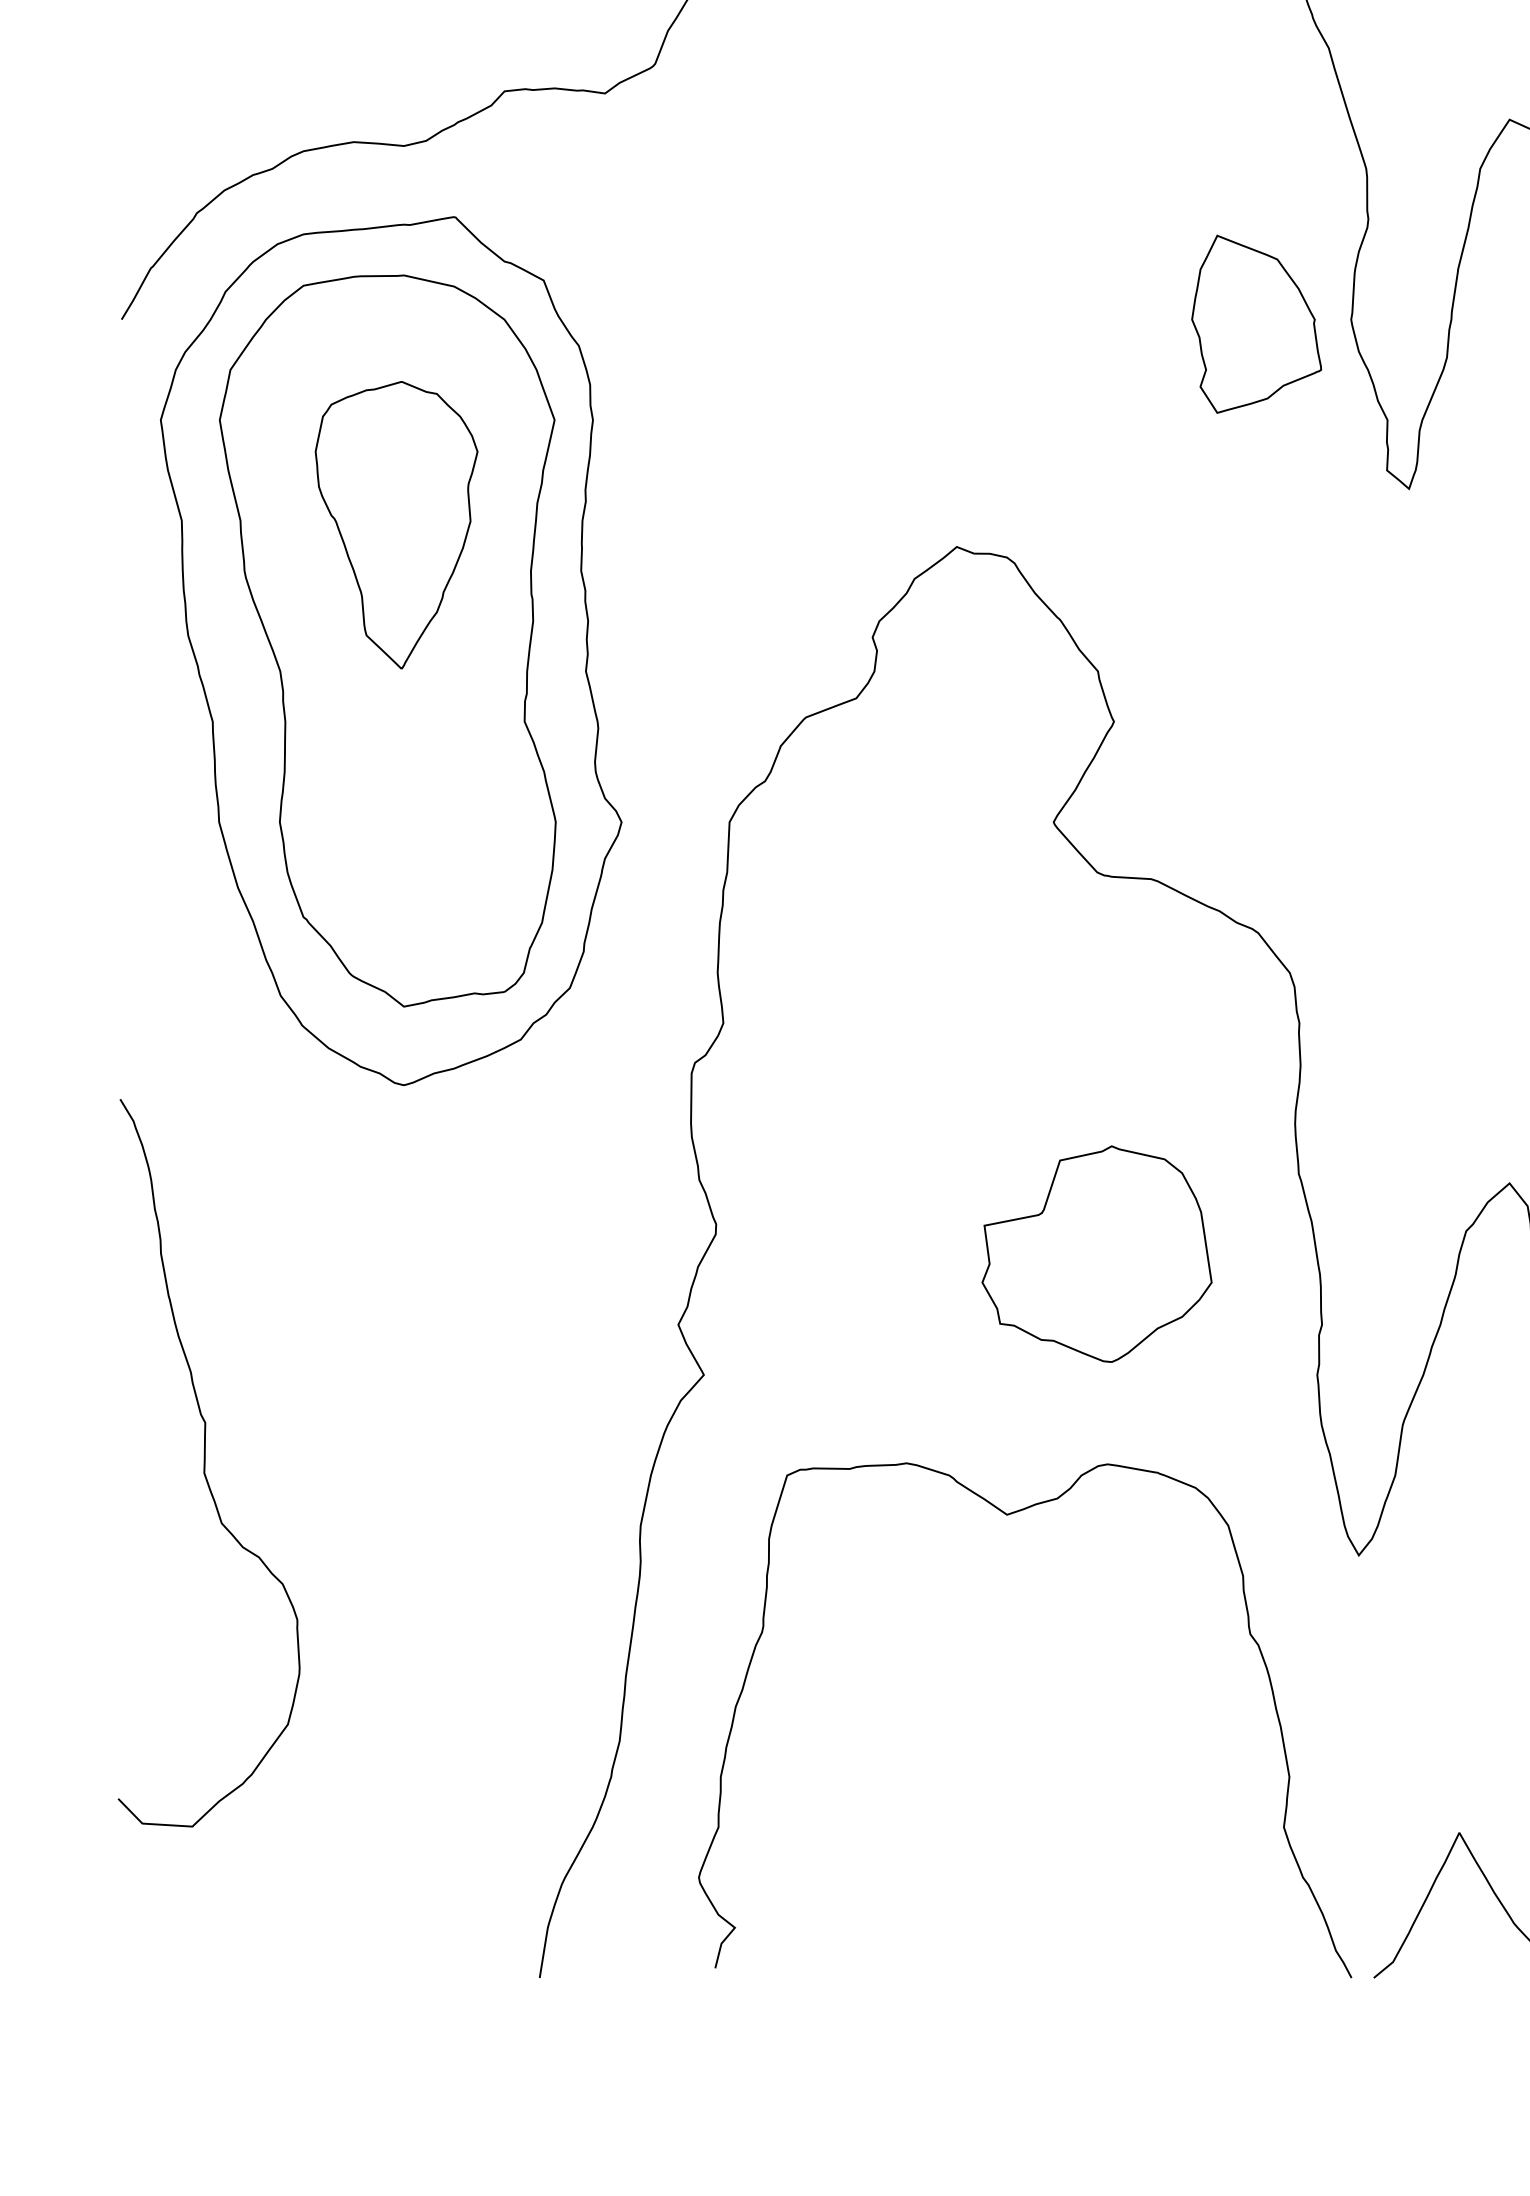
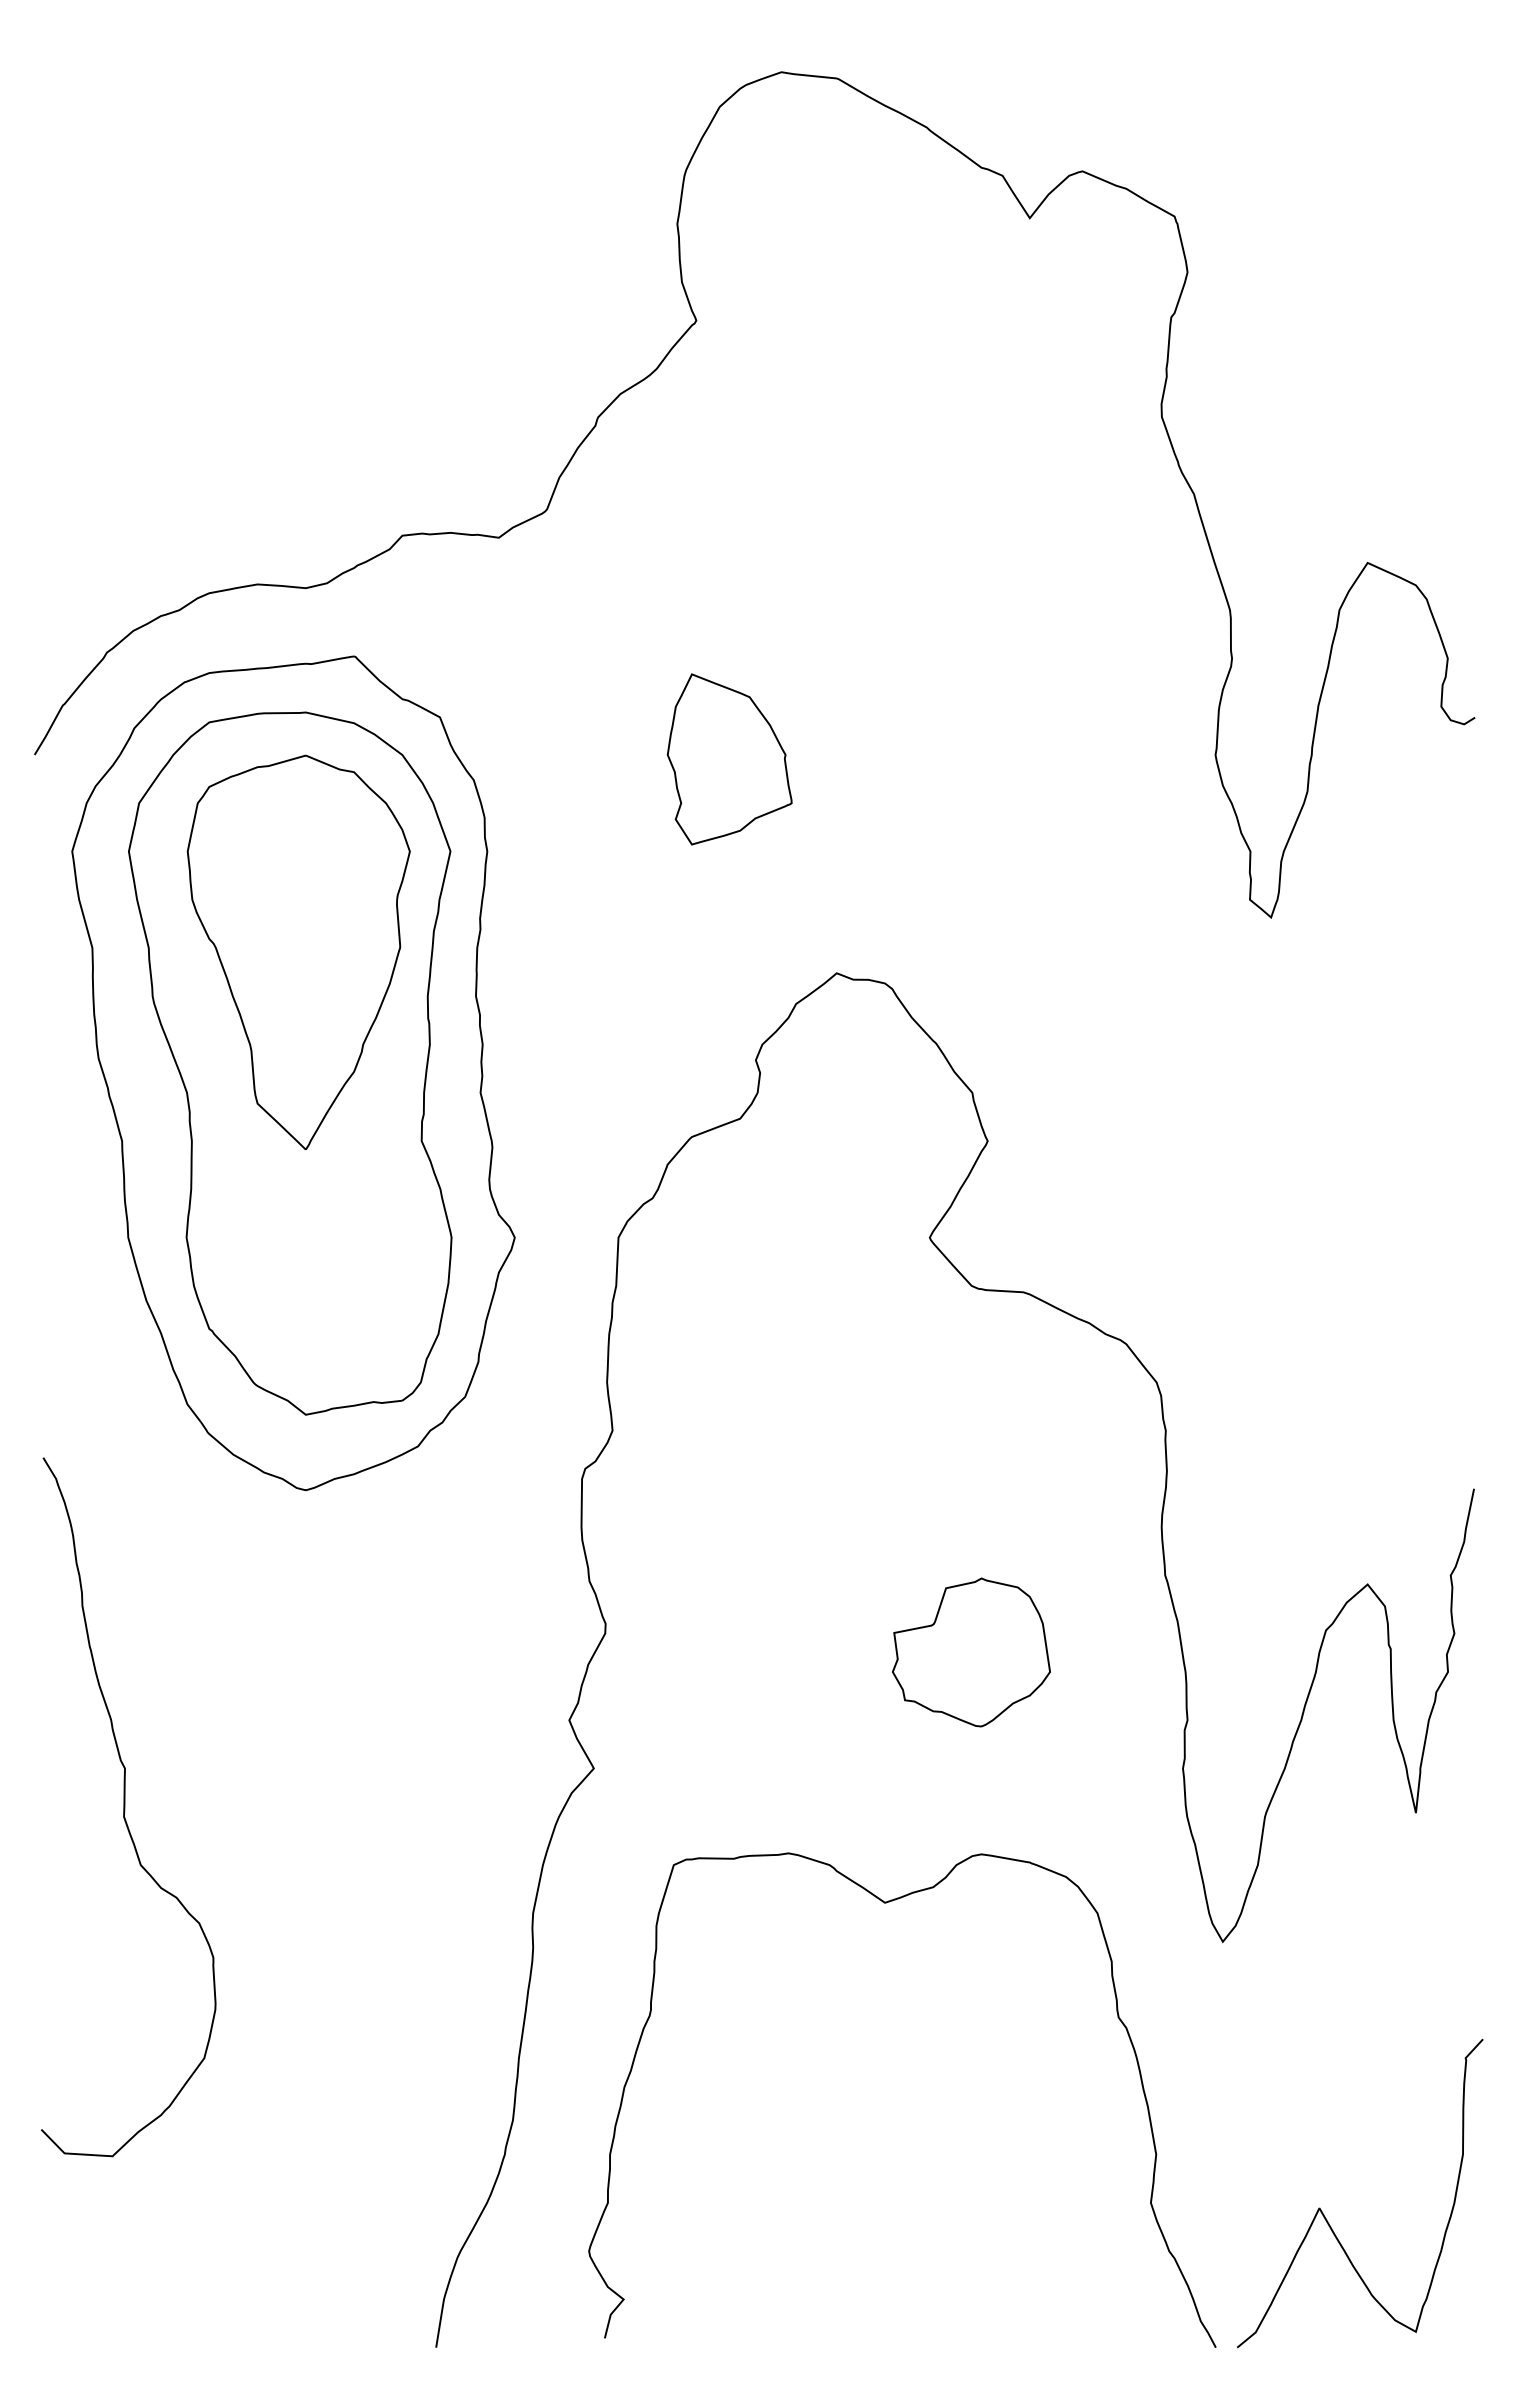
part: (1256, 324) -> (729, 759), moved
part: (396, 525) -> (298, 952), size x1.43
part: (1097, 1254) -> (971, 1652), size x0.71
curve: (205, 1463) -> (125, 1807), moved

